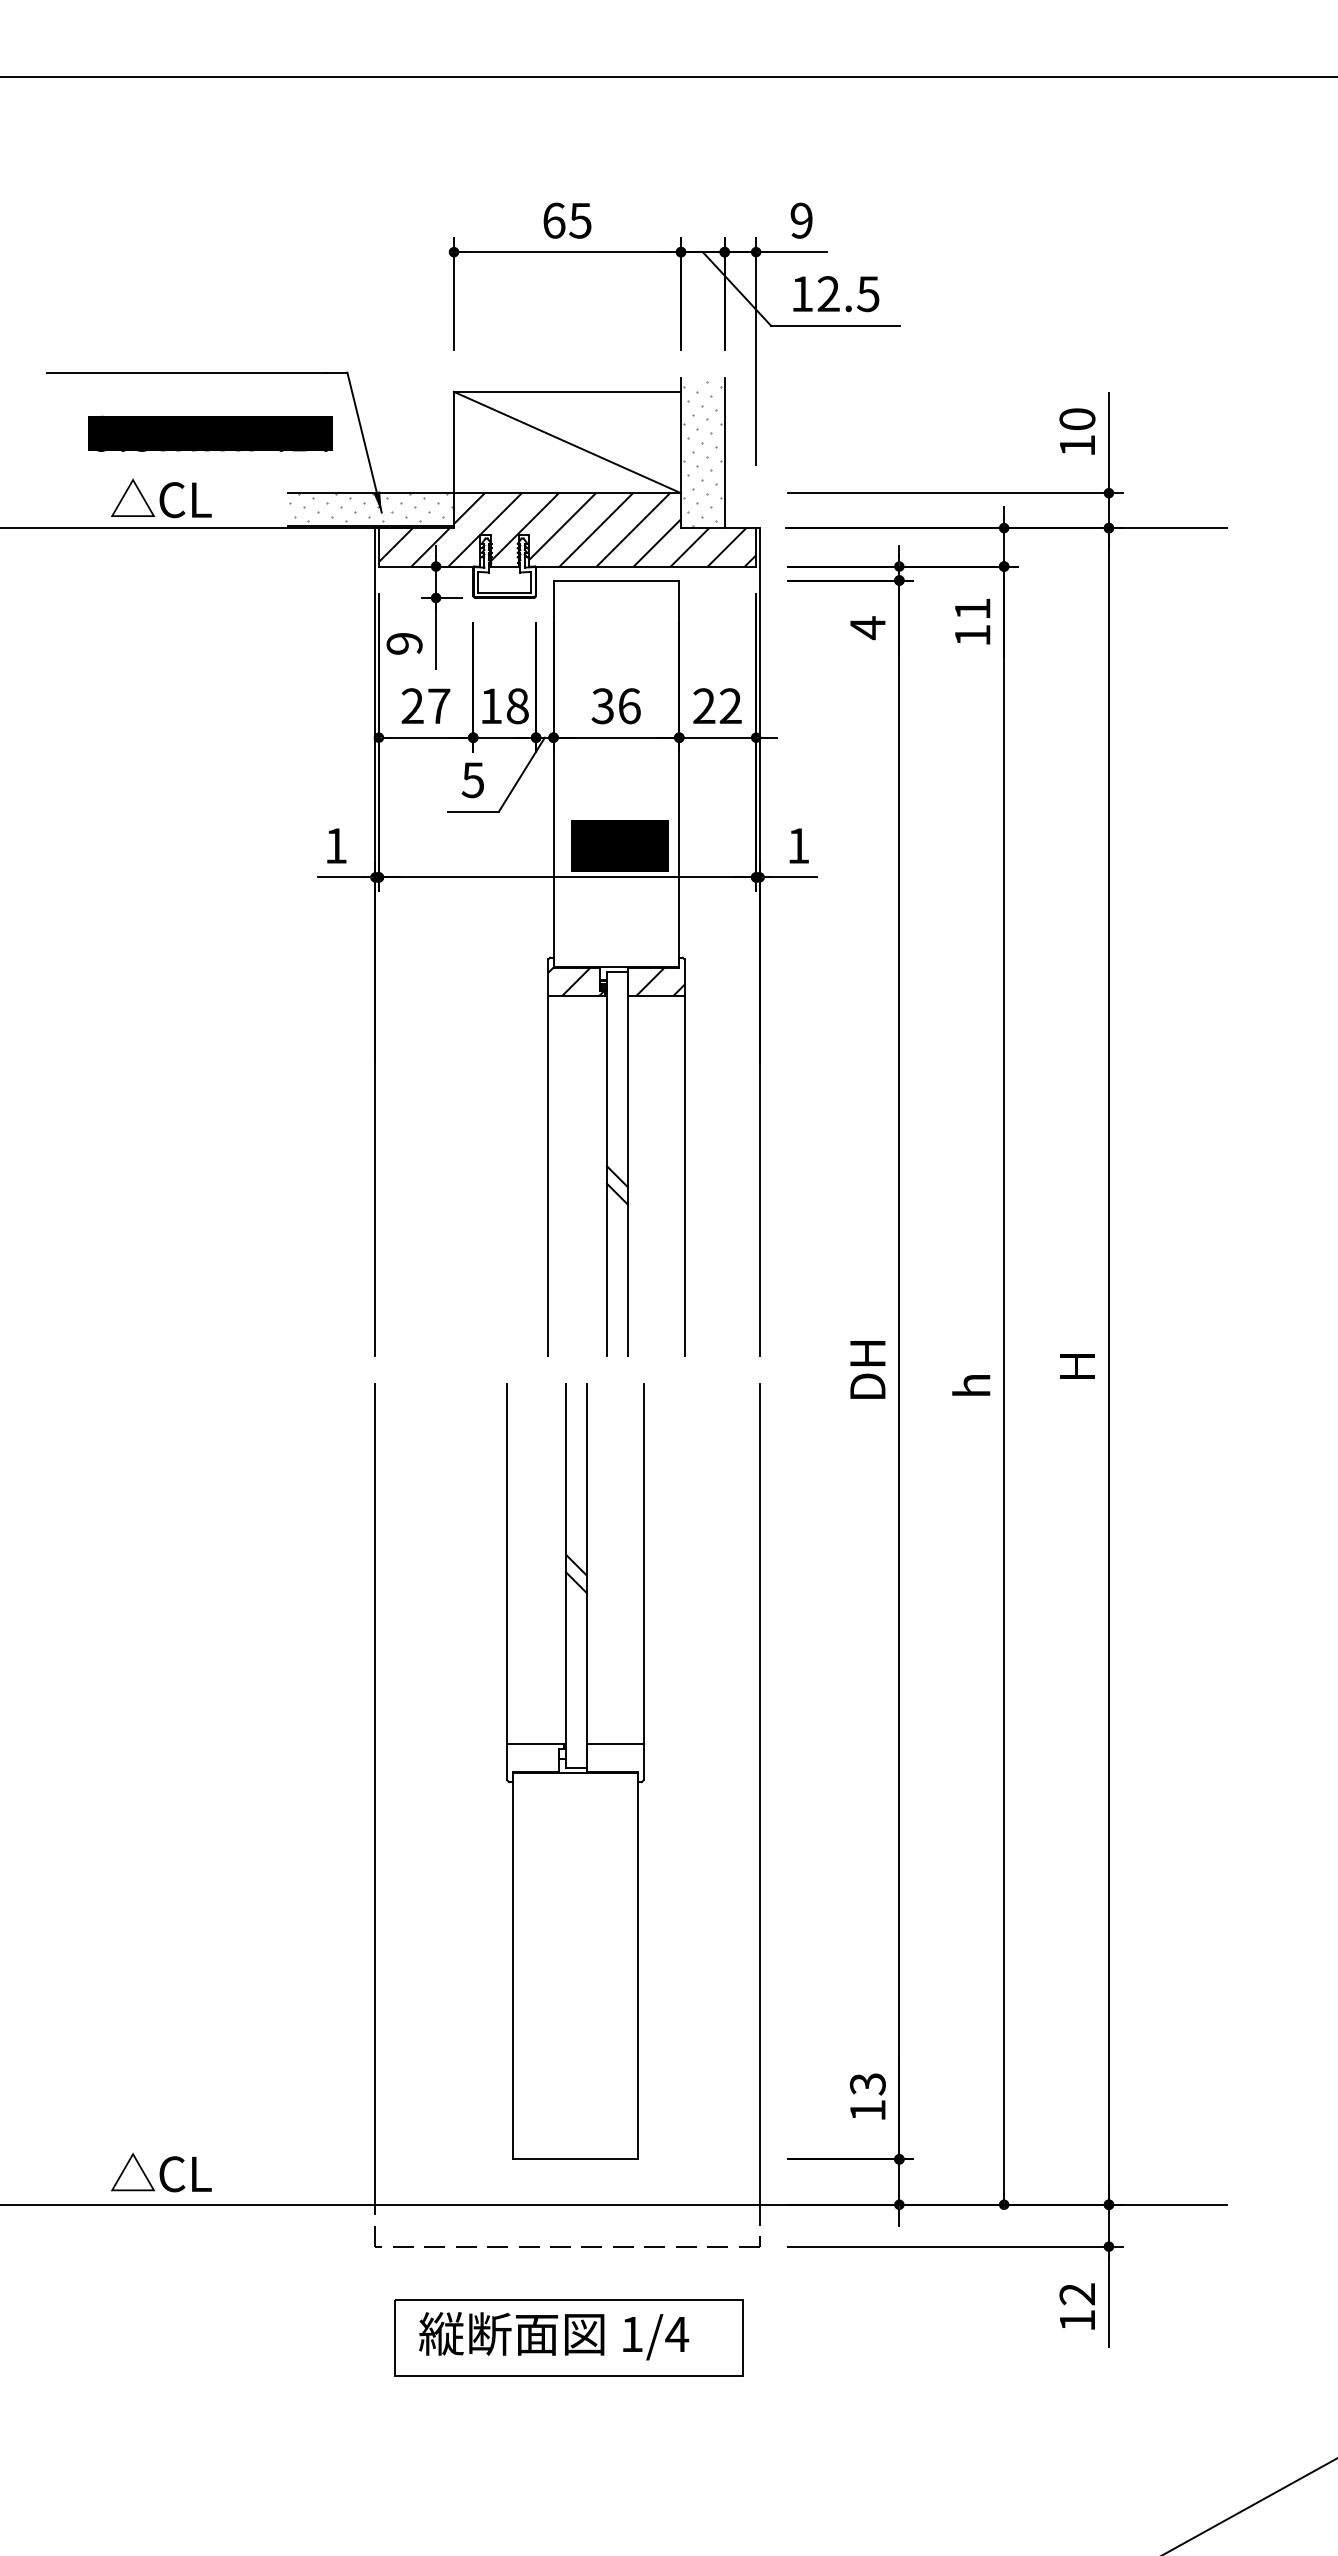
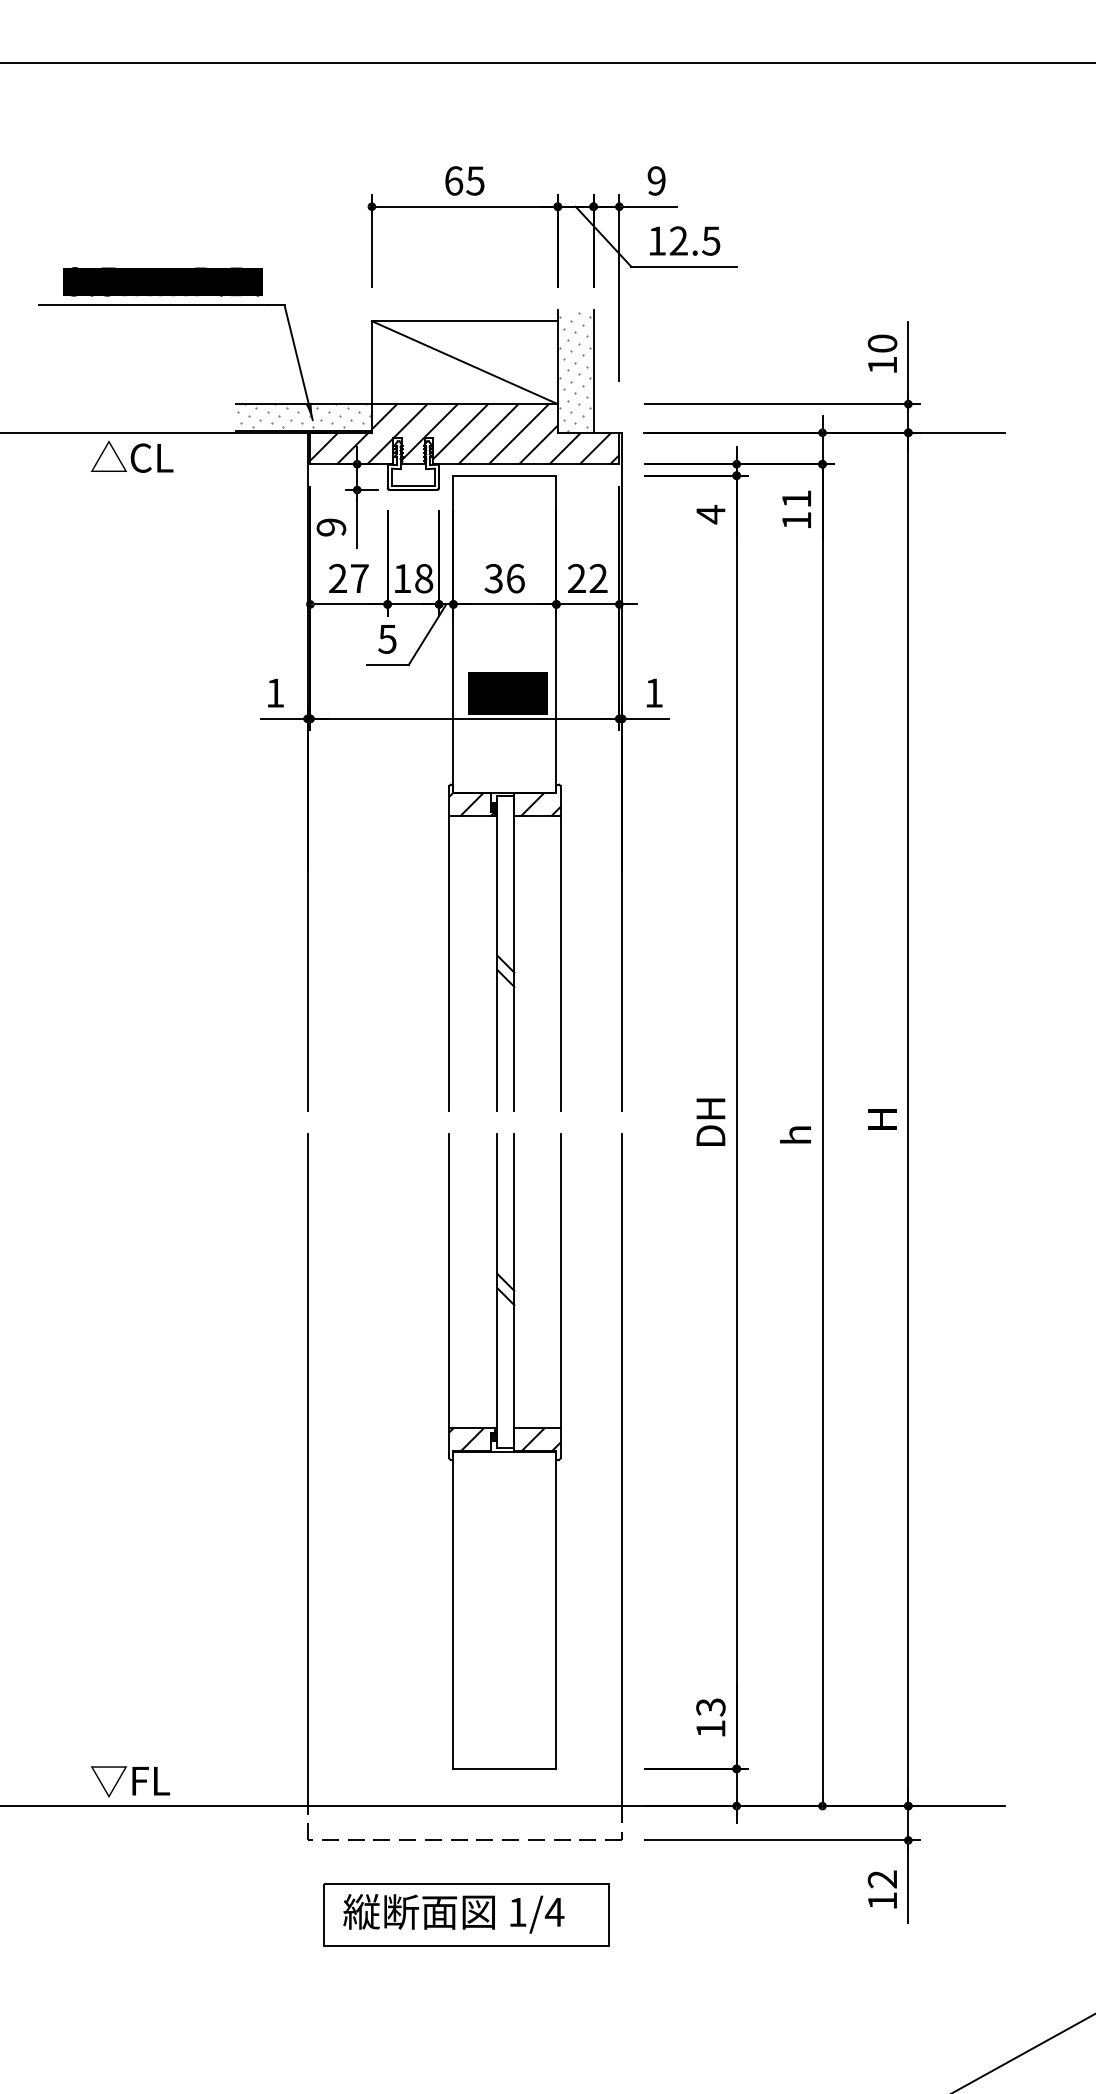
text: (210, 433) -> (163, 281), moved
text: (161, 498) -> (132, 456), moved
part: (575, 1771) -> (504, 1451), moved
text: (161, 2173) -> (132, 1780), △CL -> ▽FL

